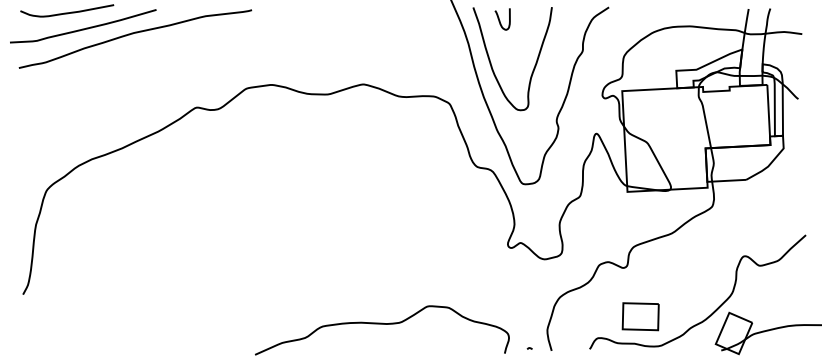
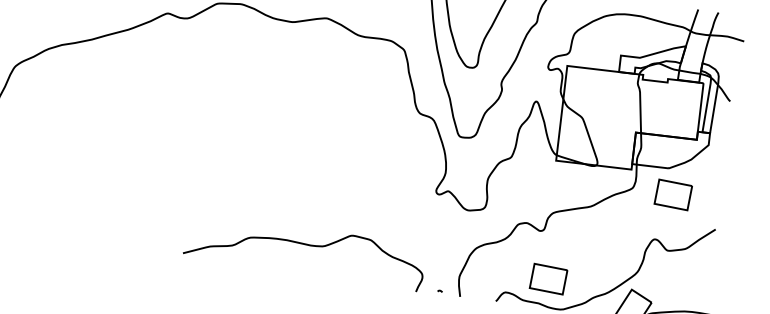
part: (755, 206) -> (673, 194), added

